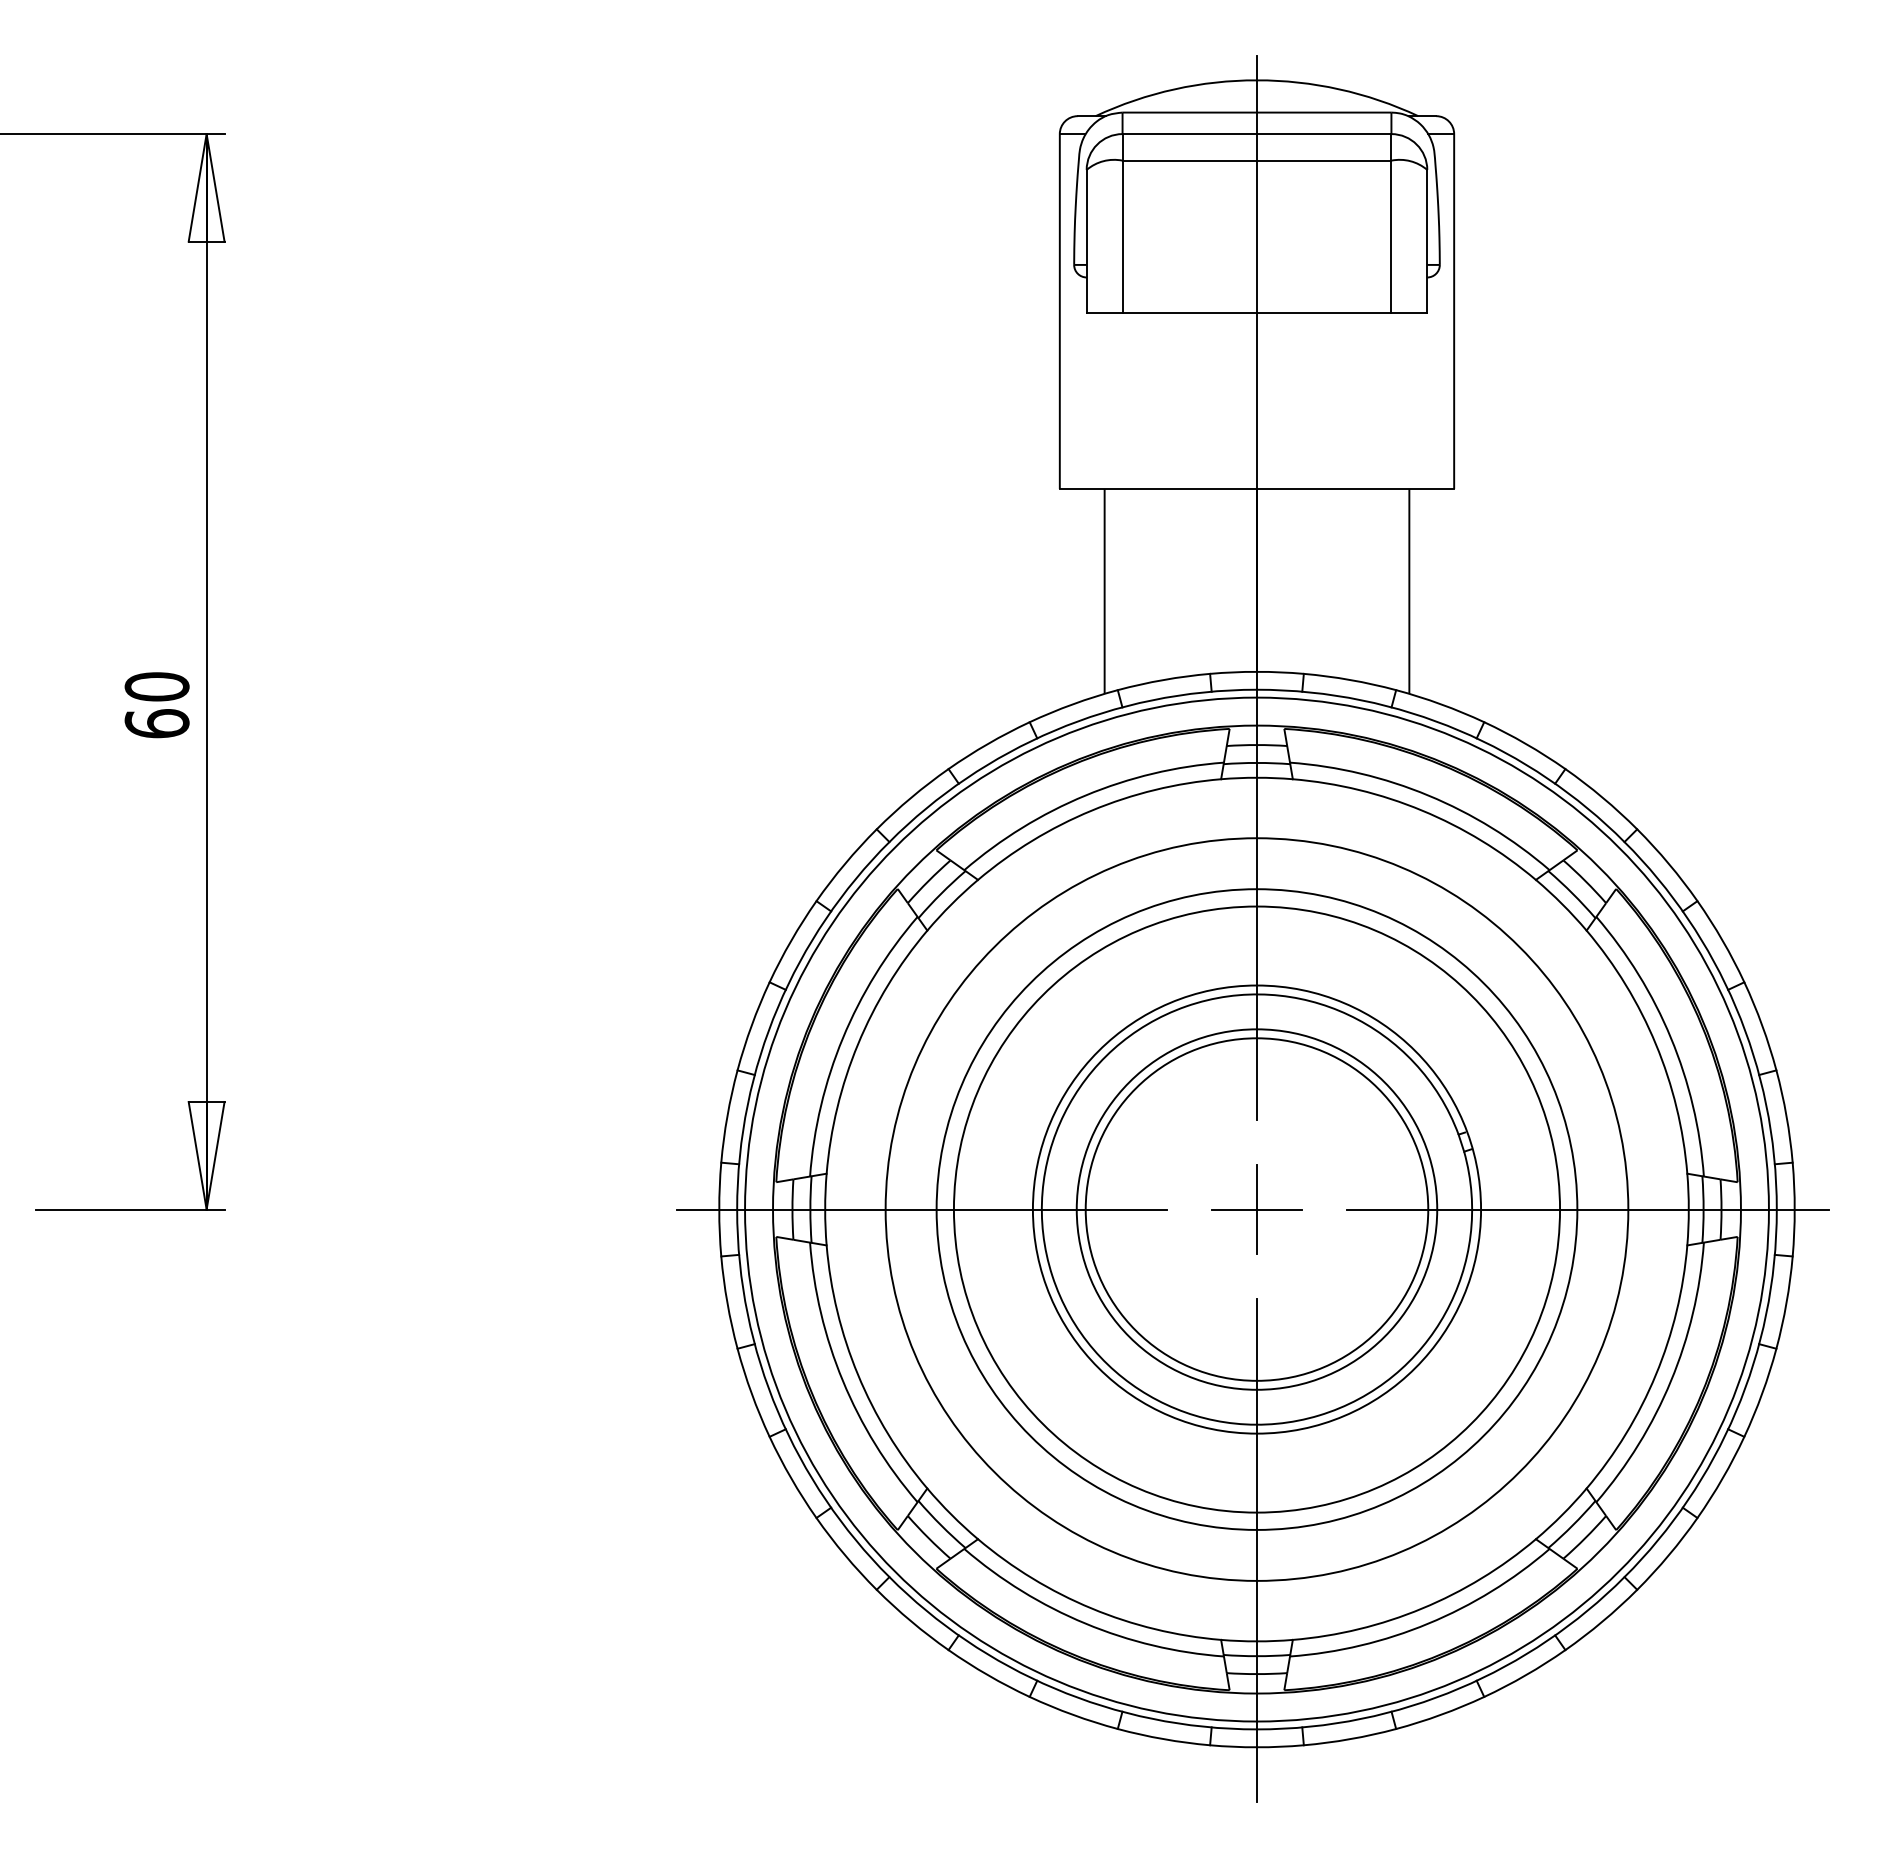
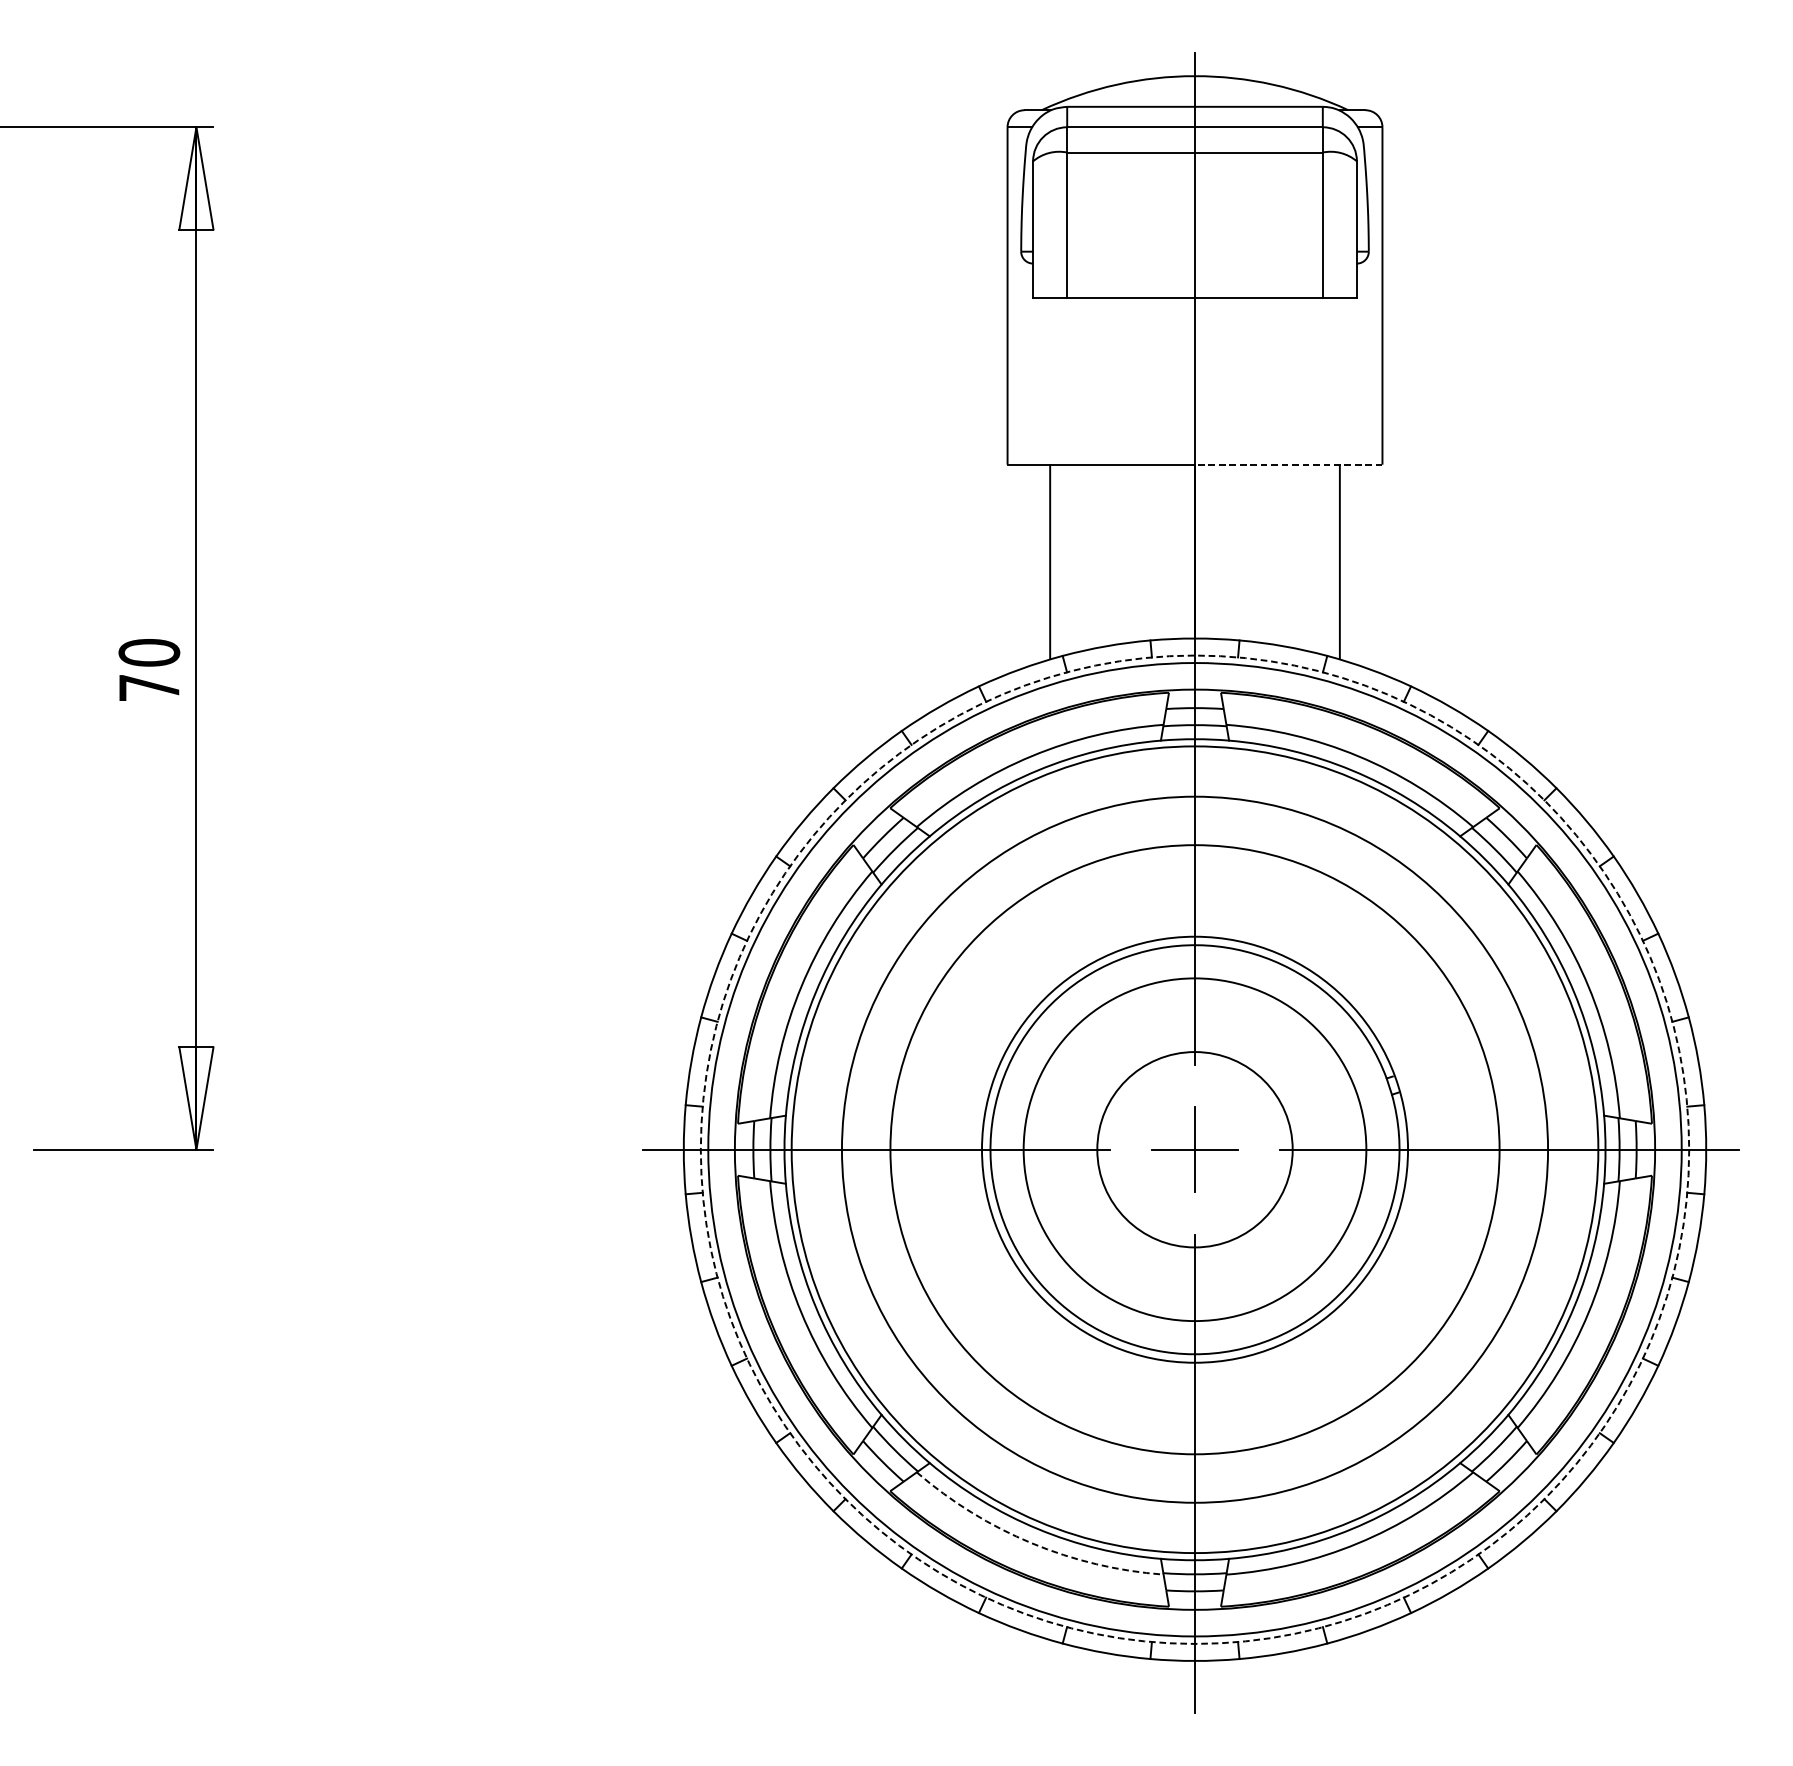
line: (1355, 489) -> (1288, 465), solid -> dashed
text: (156, 723) -> (148, 687), 60 -> 70
circle: (1256, 1209) -> (1194, 1149), size x0.6
circle: (1256, 1209) -> (1194, 1149), size x1.4
circle: (1256, 1209) -> (1194, 1149), solid -> dashed
arc: (1085, 1623) -> (1031, 1543), solid -> dashed

